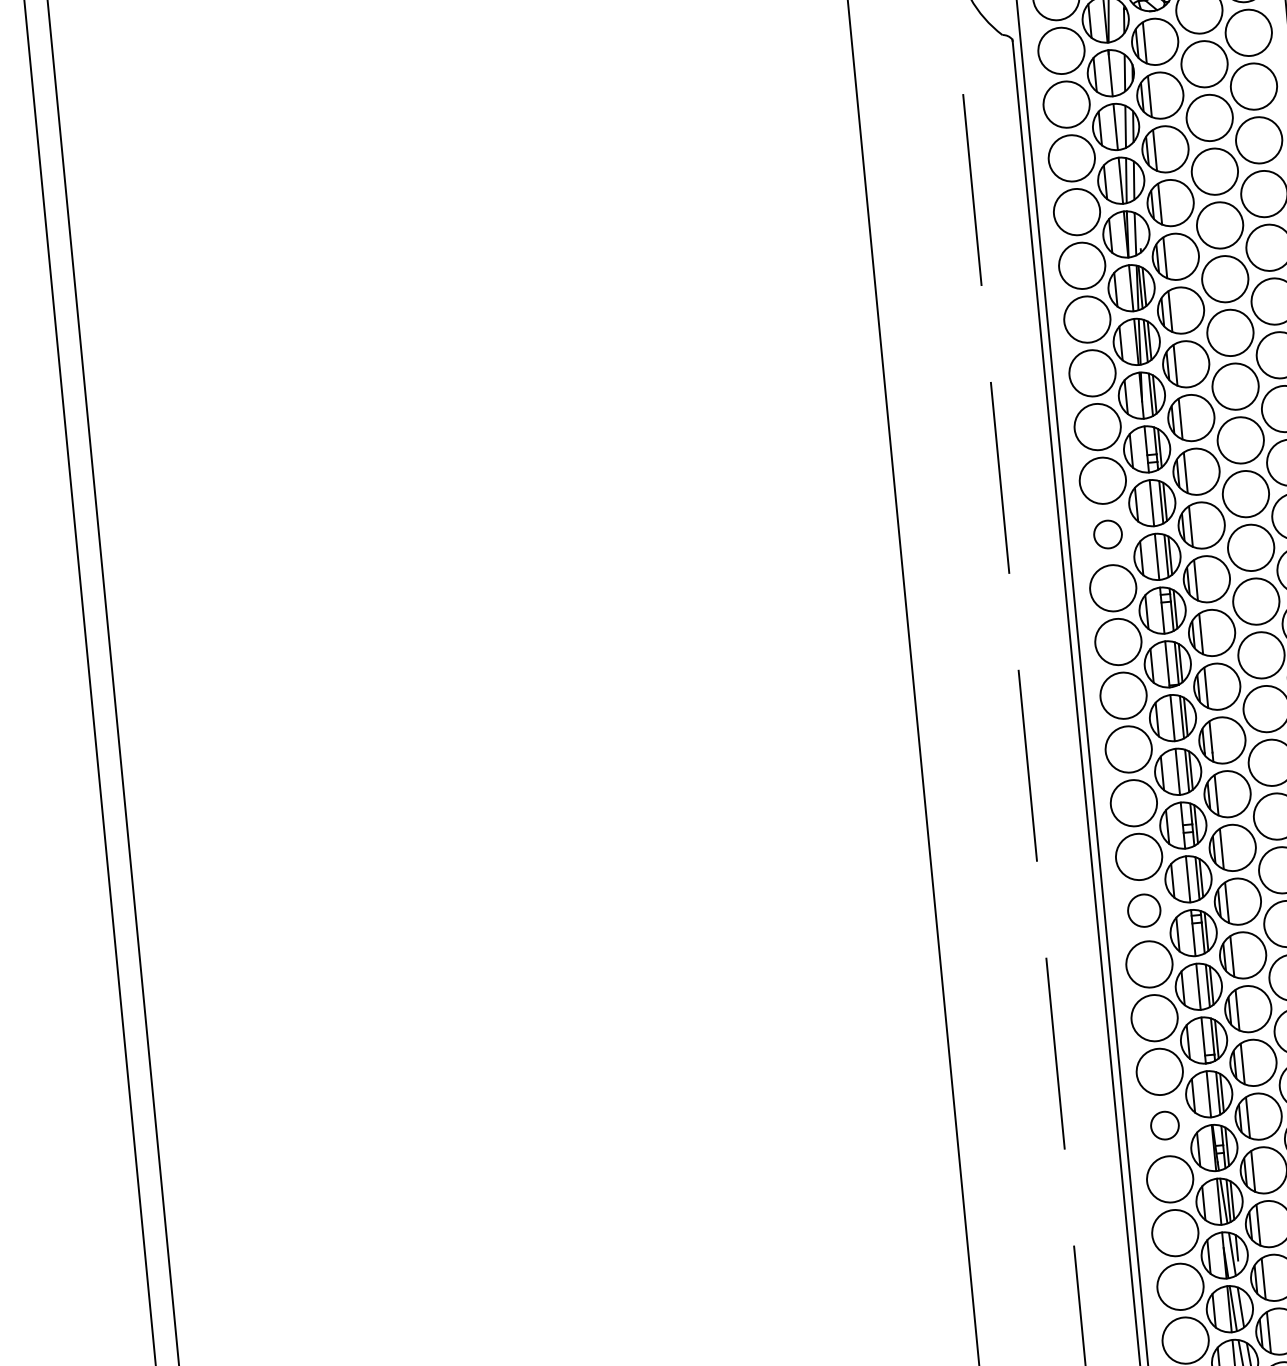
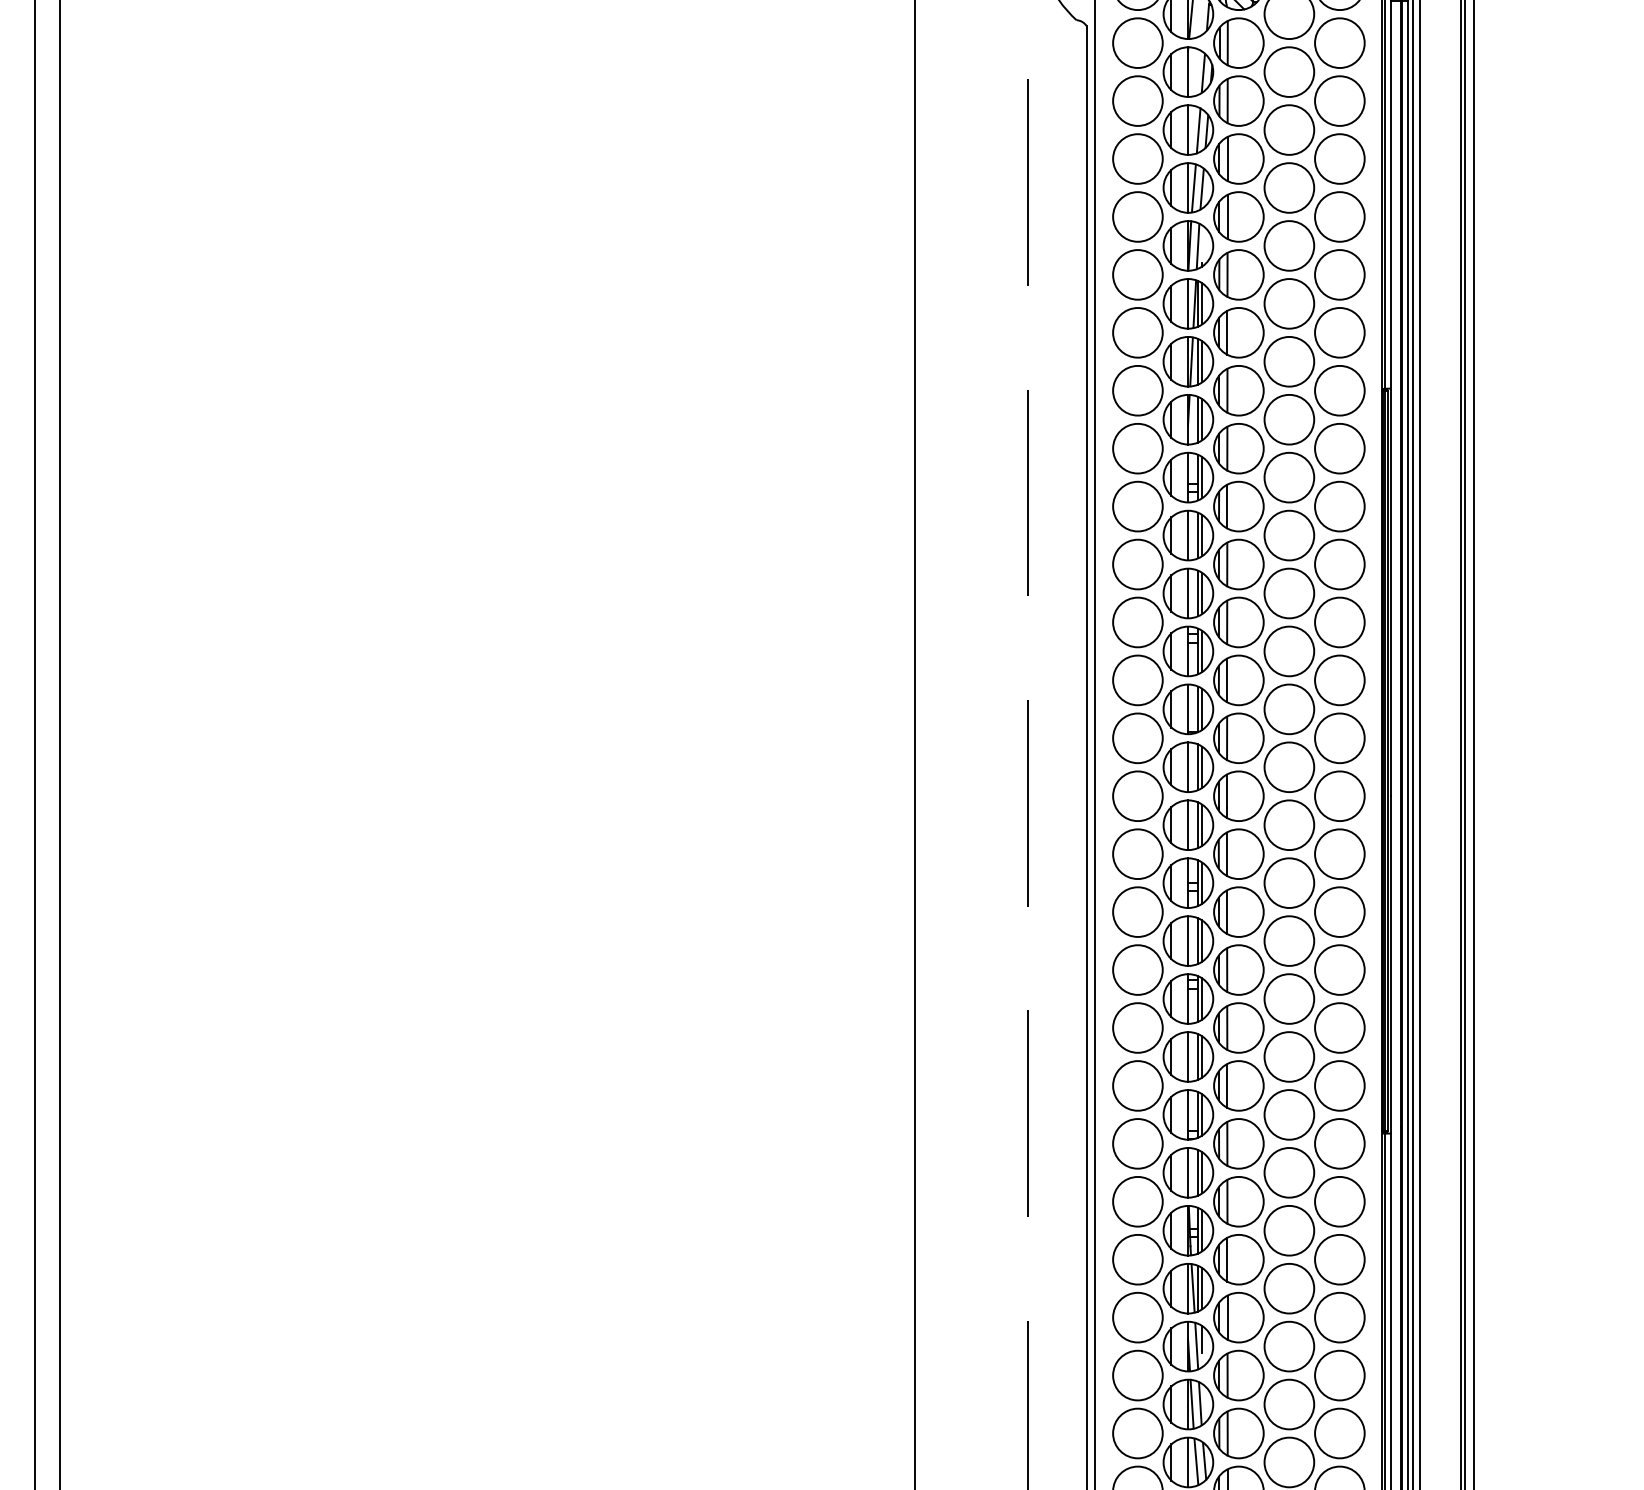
circle: (1107, 534) -> (1137, 564), size x1.67
circle: (1143, 910) -> (1137, 969), size x1.43
circle: (1164, 1125) -> (1137, 1201), size x1.67

